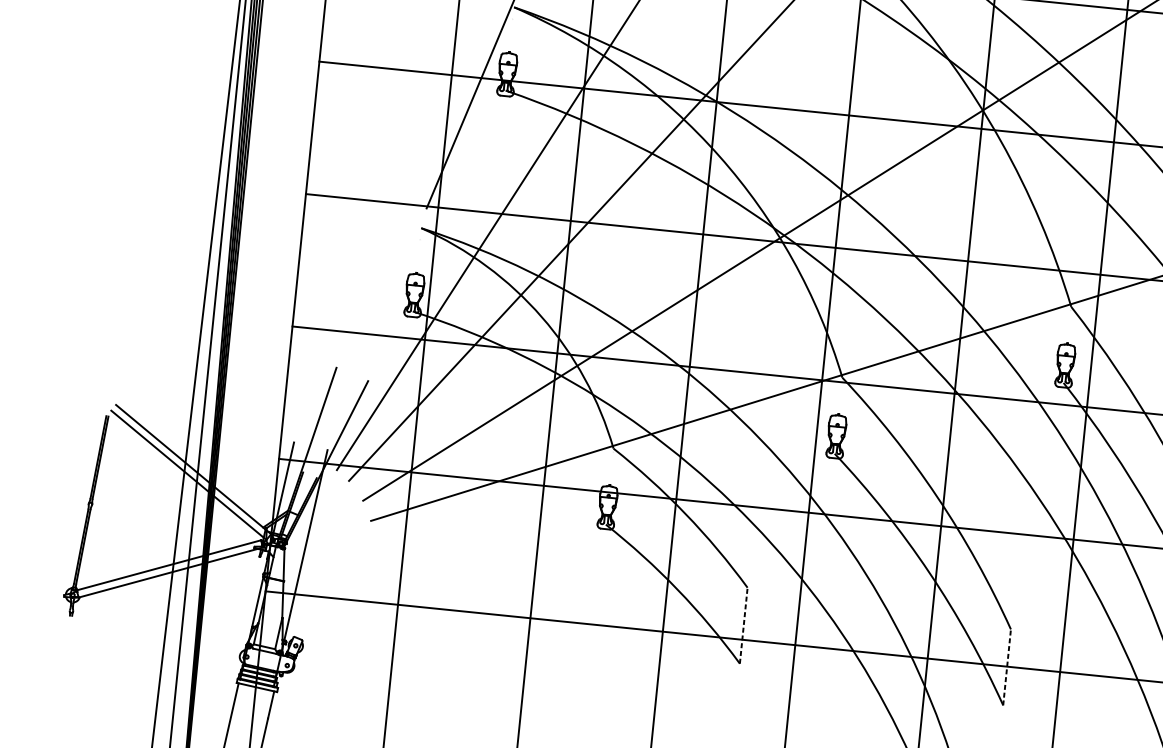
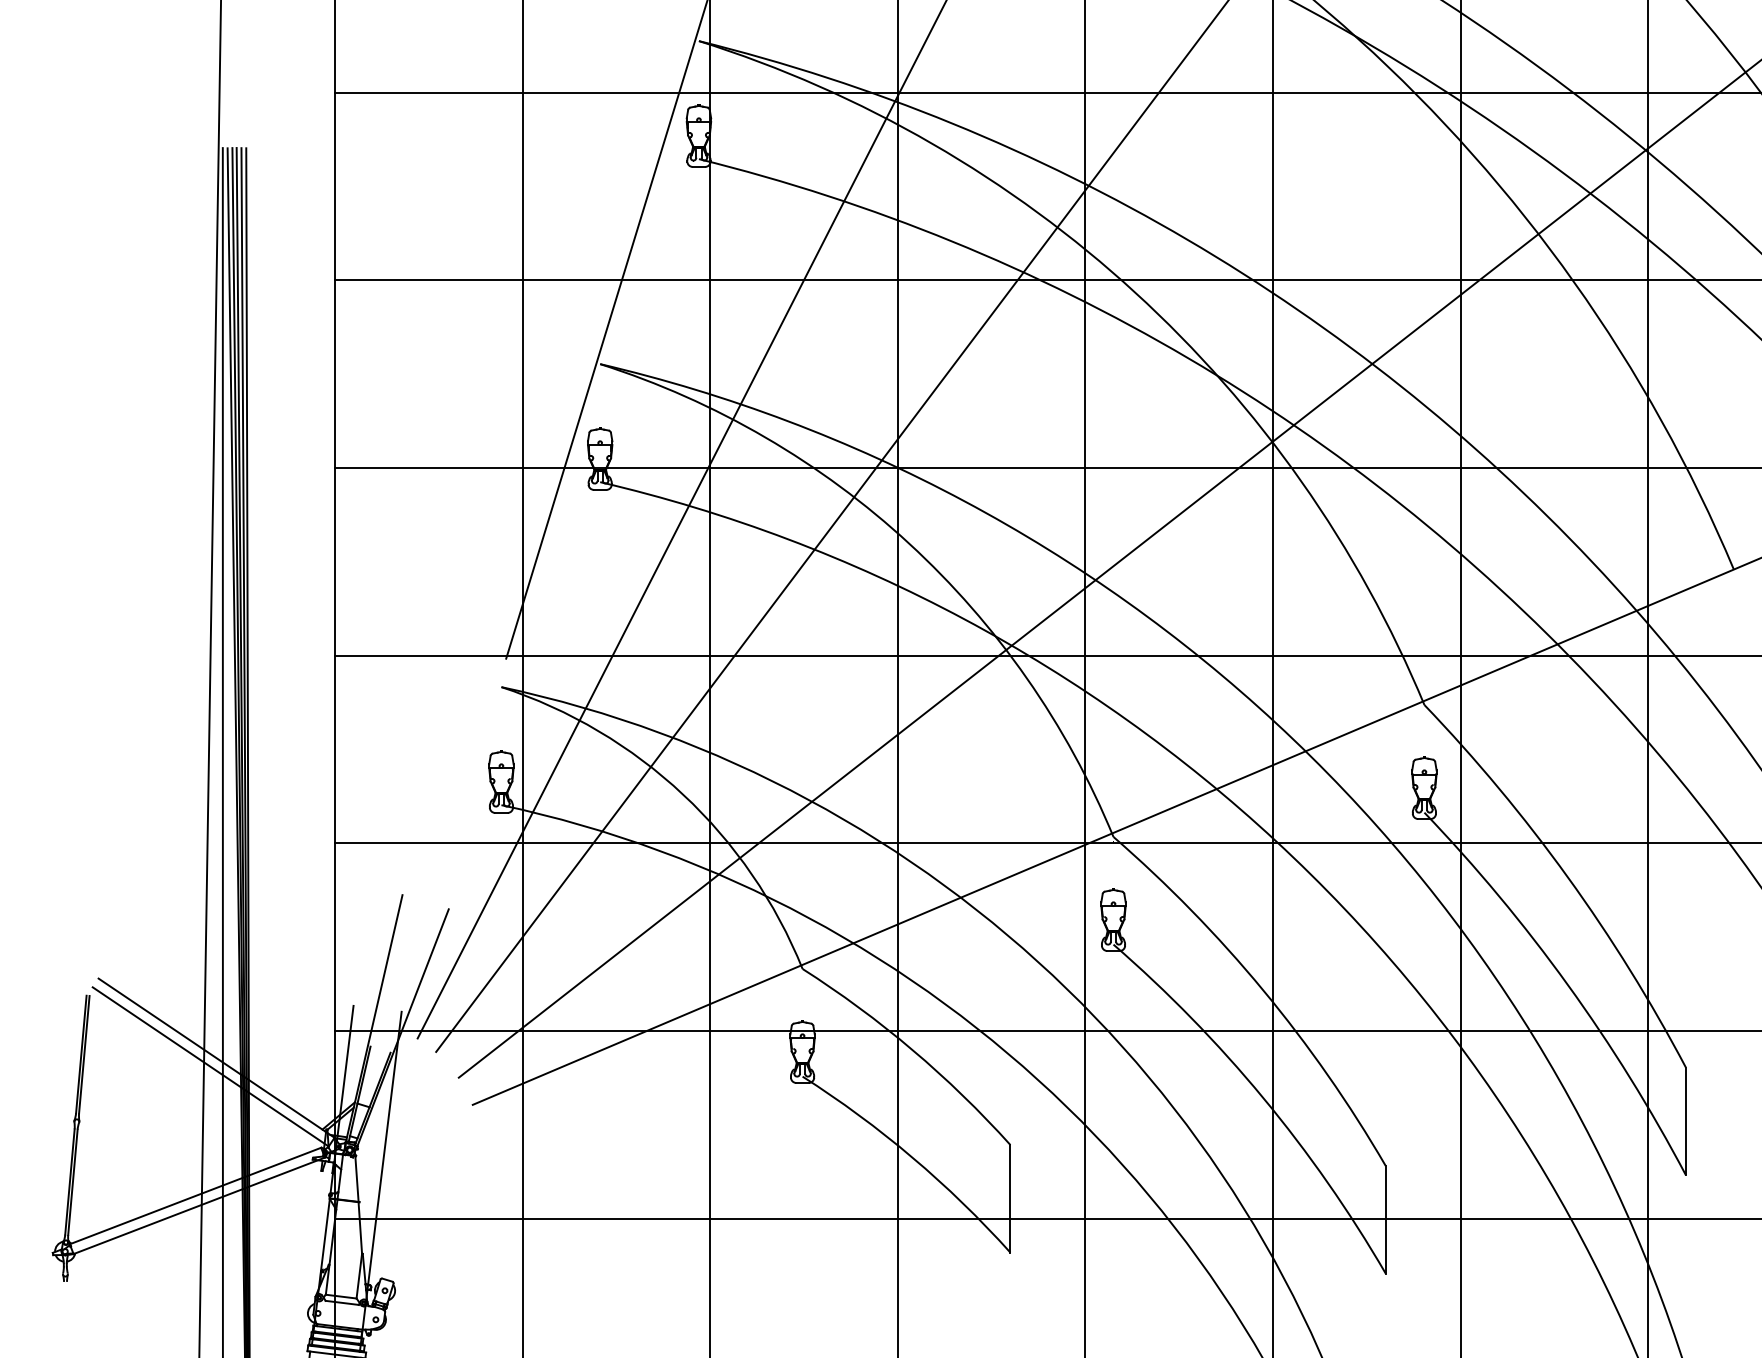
line: (743, 625) -> (1010, 1198), dashed -> solid
line: (1006, 667) -> (1385, 1219), dashed -> solid

